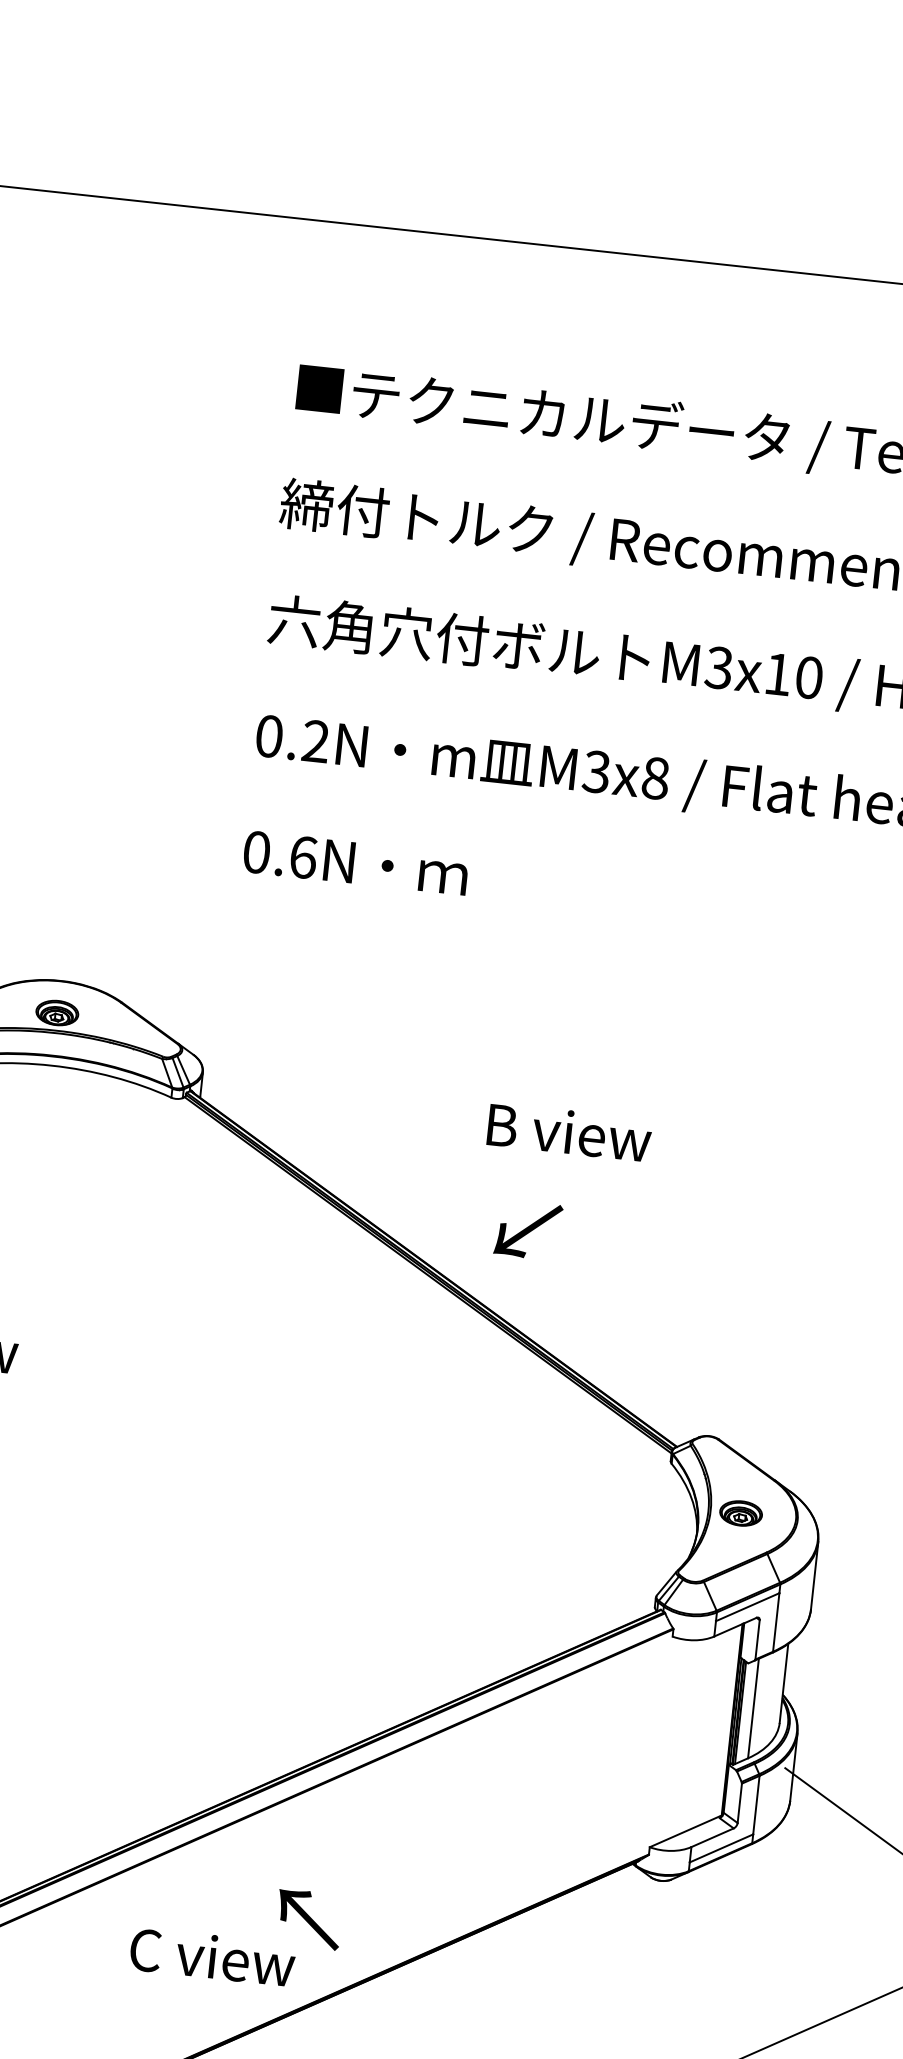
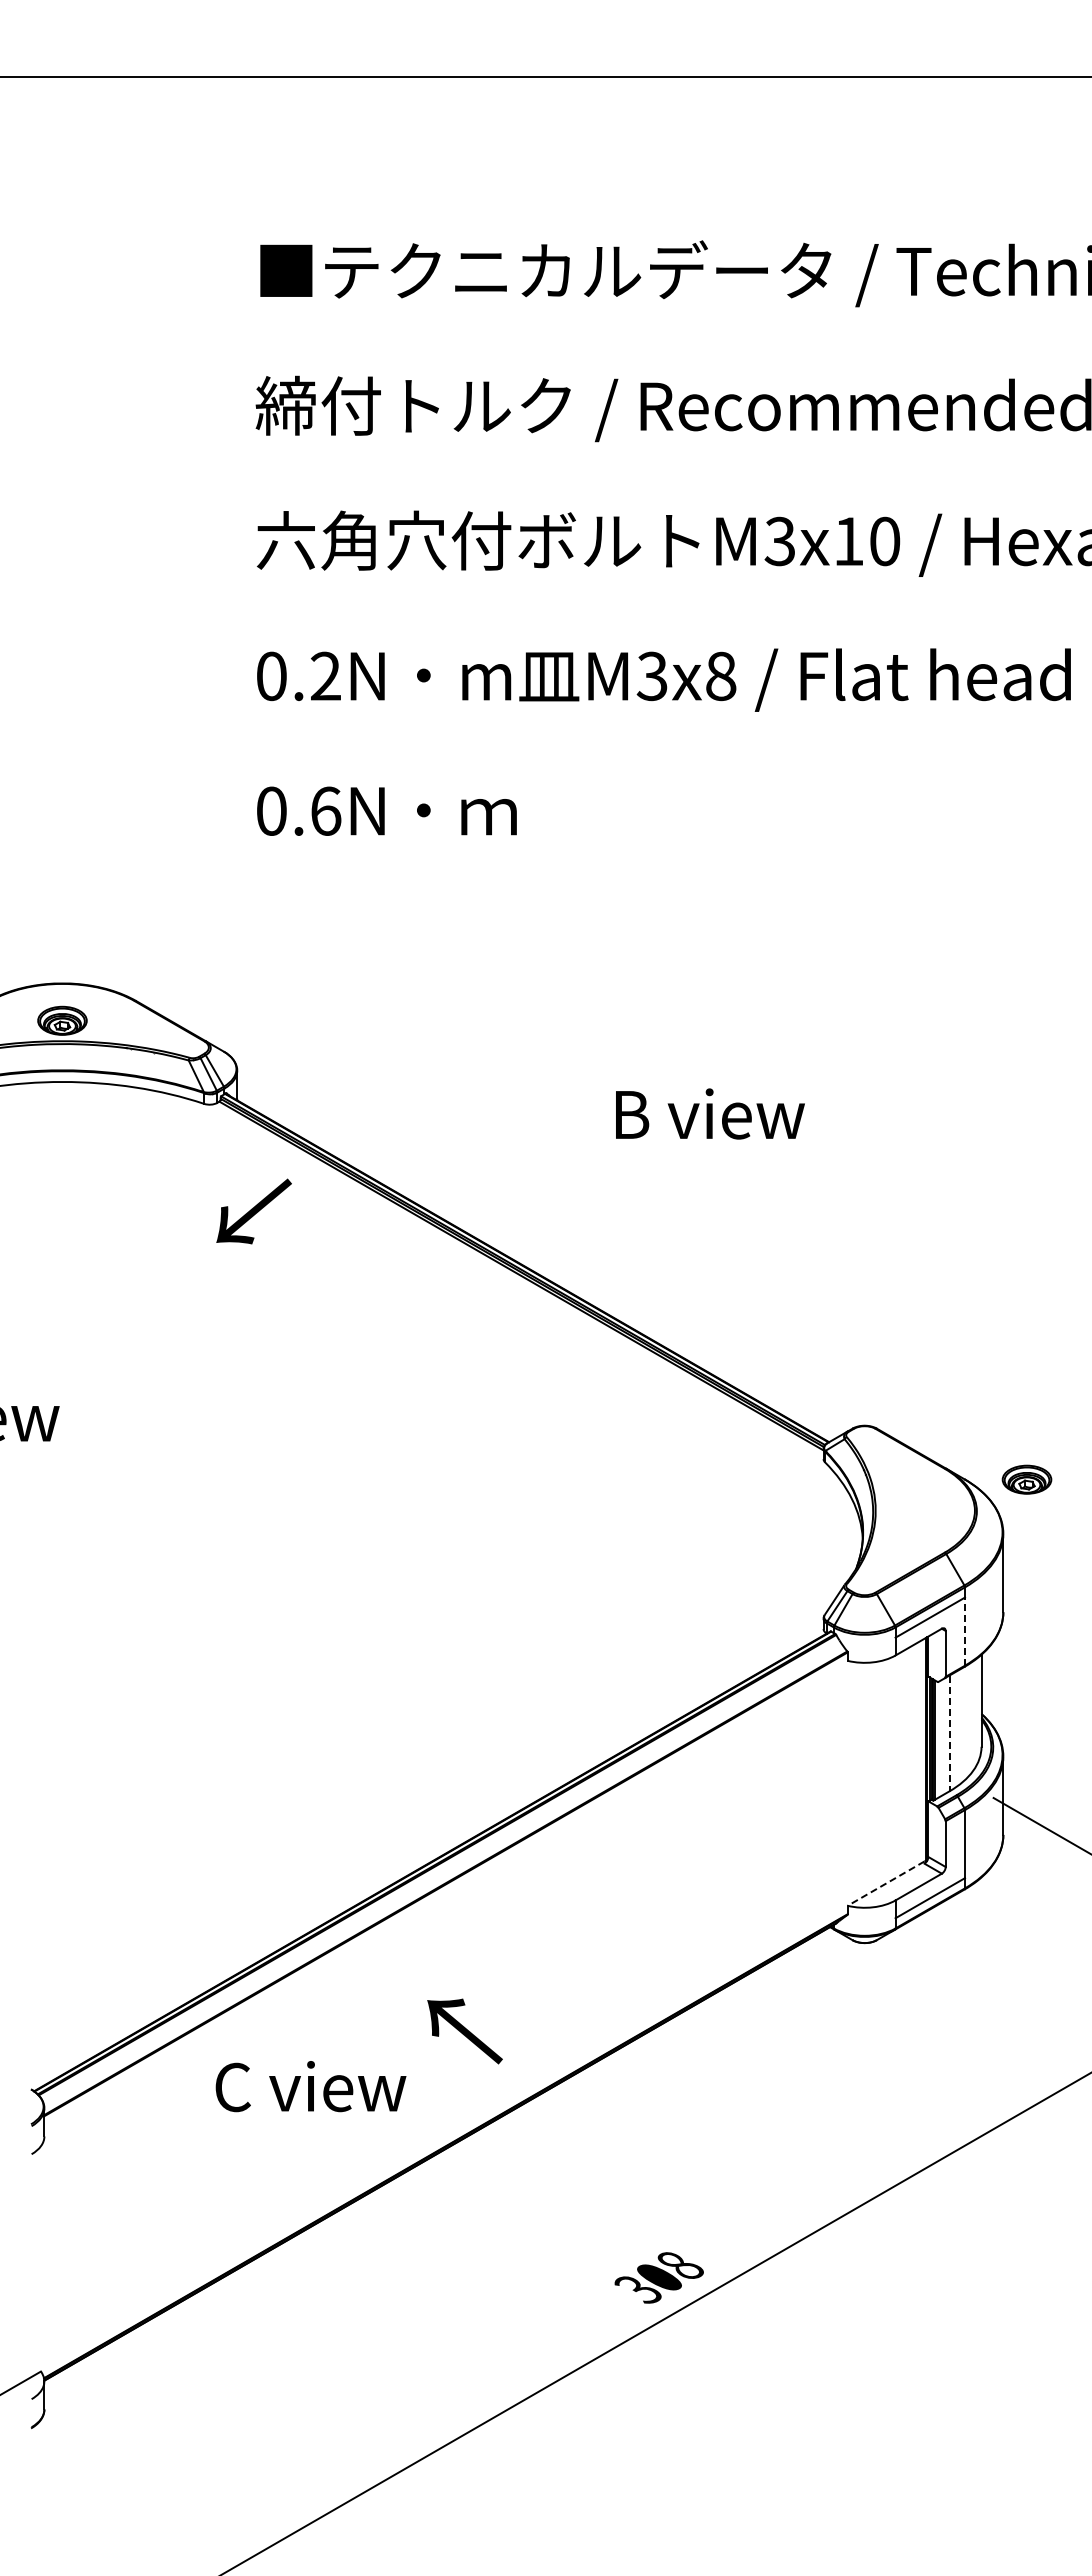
text: (569, 1131) -> (710, 1113), moved
text: (527, 1230) -> (253, 1211), moved
part: (740, 1513) -> (1026, 1479), moved
line: (776, 1622) -> (965, 1631), solid -> dashed
line: (753, 1708) -> (949, 1733), solid -> dashed
line: (684, 1831) -> (885, 1883), solid -> dashed
text: (212, 1956) -> (310, 2086), moved

